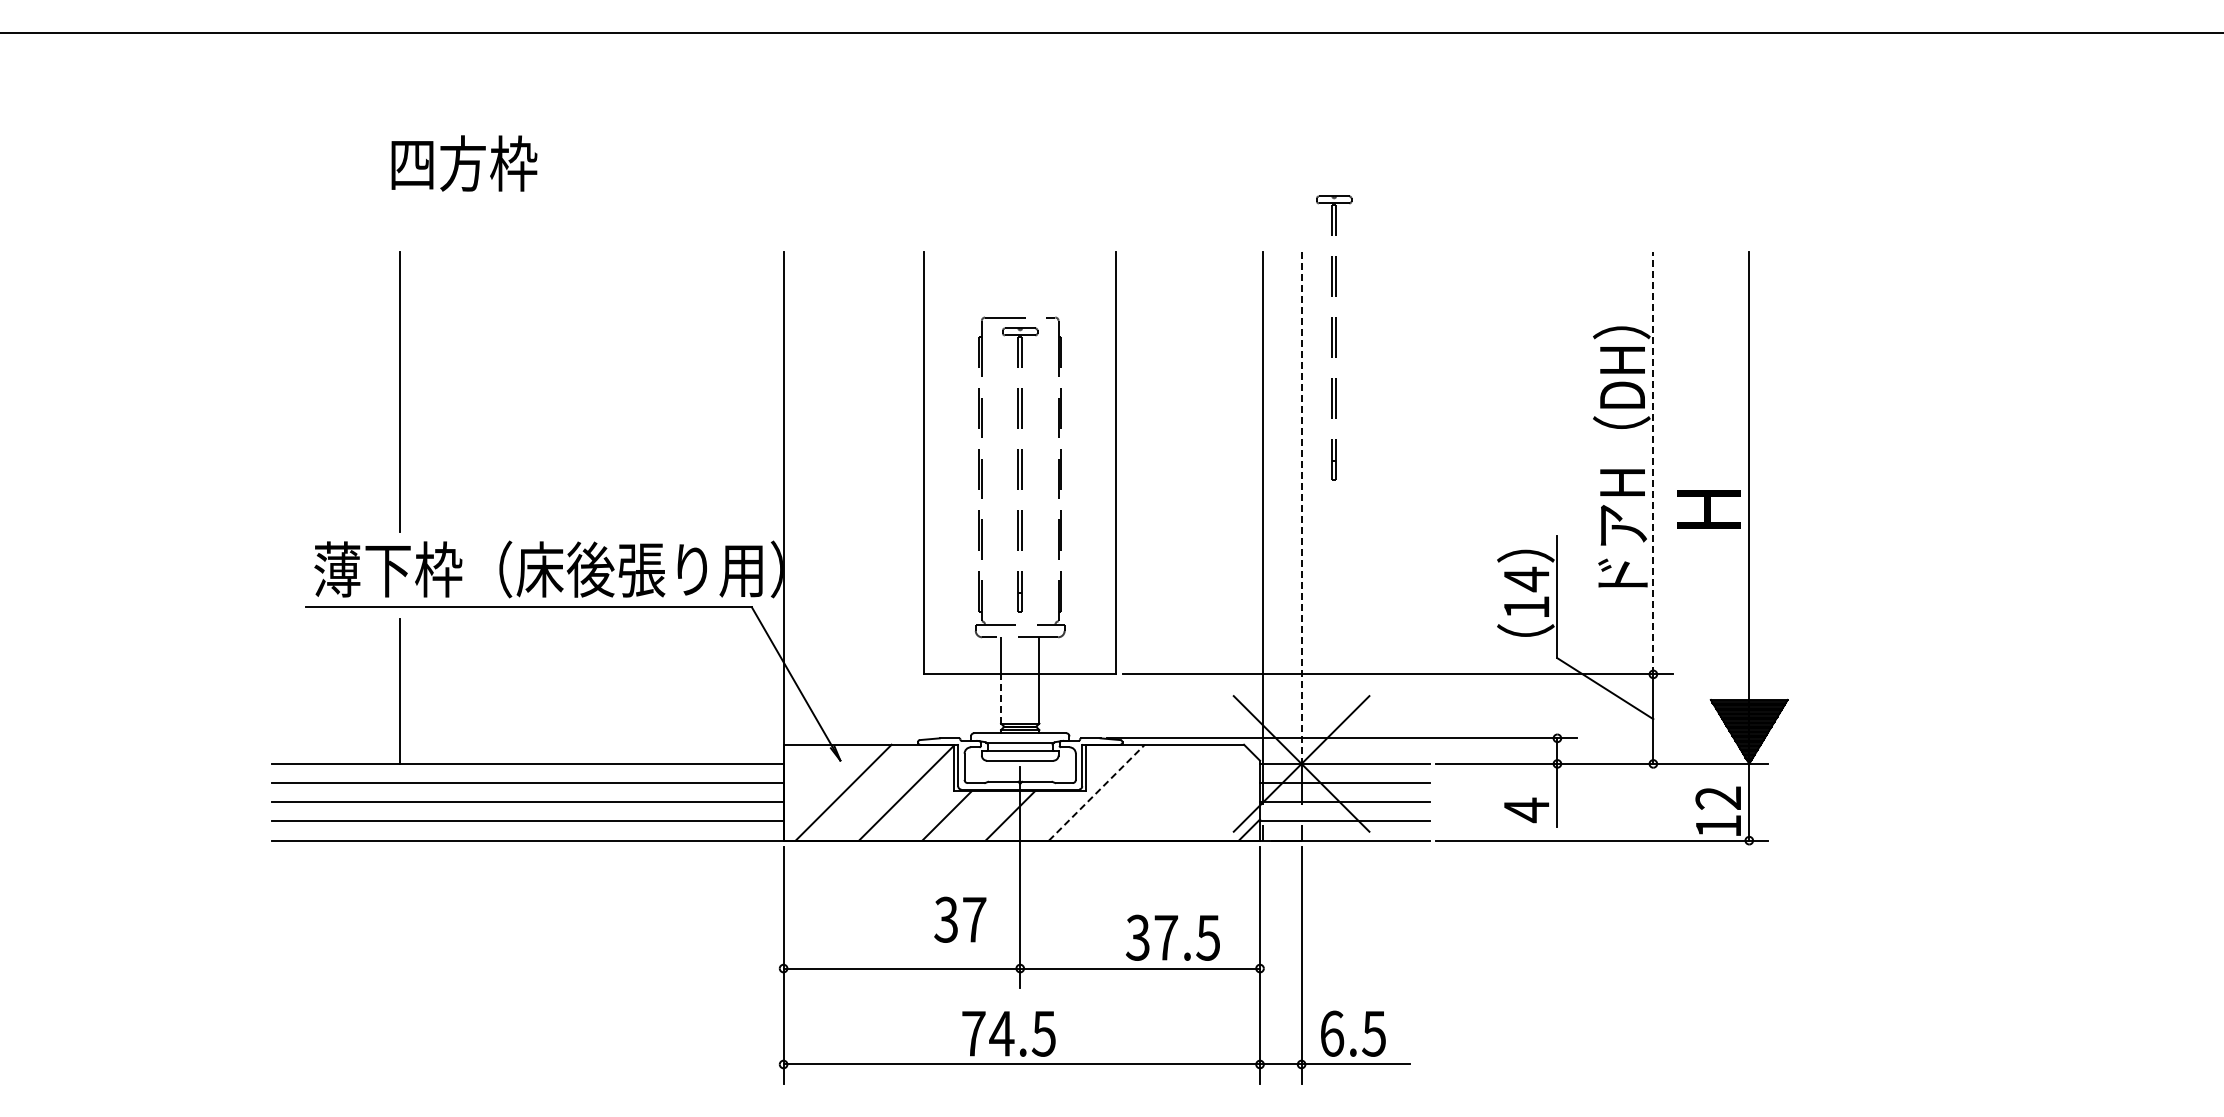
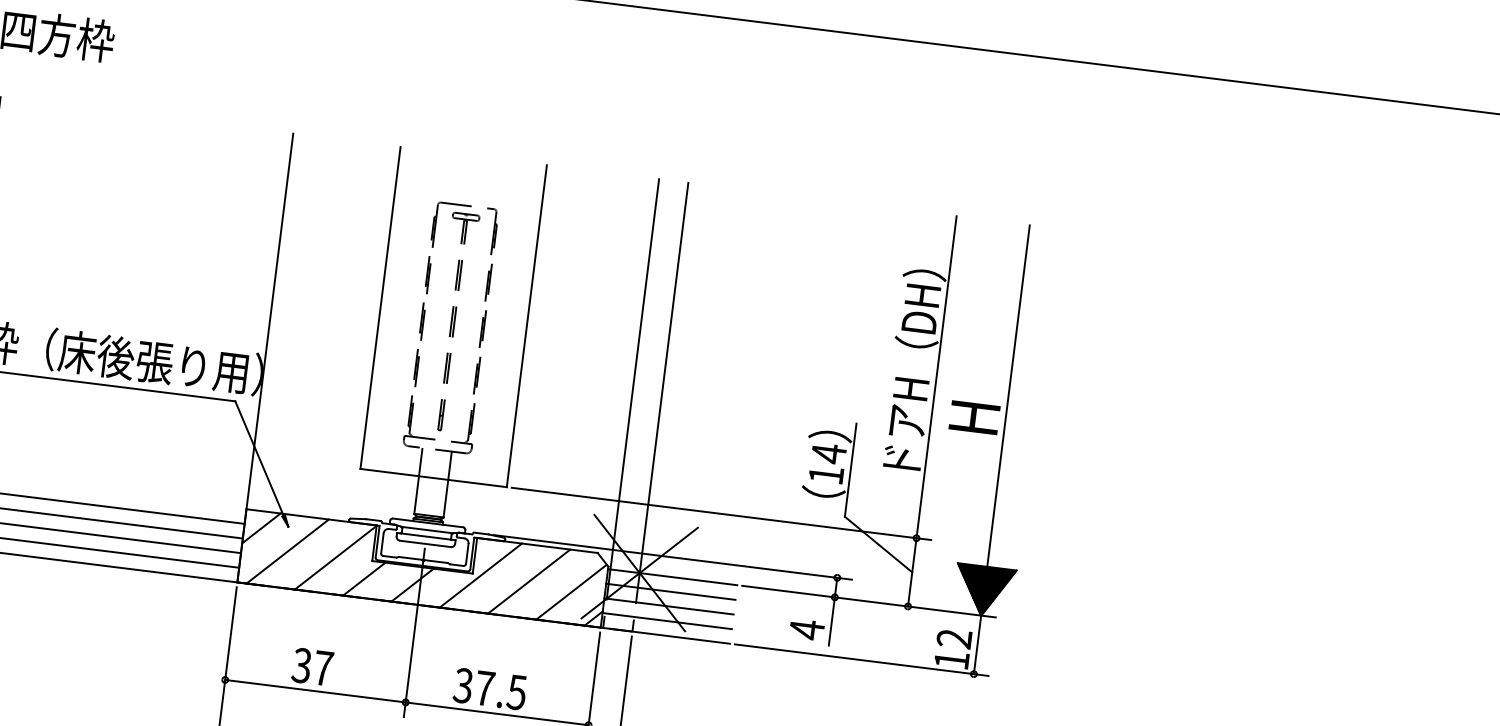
part: (1334, 337) -> (705, 250), removed
line: (1653, 462) -> (936, 376), dashed -> solid
line: (1301, 508) -> (663, 378), dashed -> solid
line: (1001, 699) -> (416, 495), dashed -> solid
line: (805, 766) -> (261, 527), added
line: (1096, 792) -> (480, 575), dashed -> solid
line: (1160, 792) -> (529, 581), added
line: (1216, 799) -> (571, 592), added
text: (960, 919) -> (312, 666), moved
text: (1172, 937) -> (489, 688), moved

